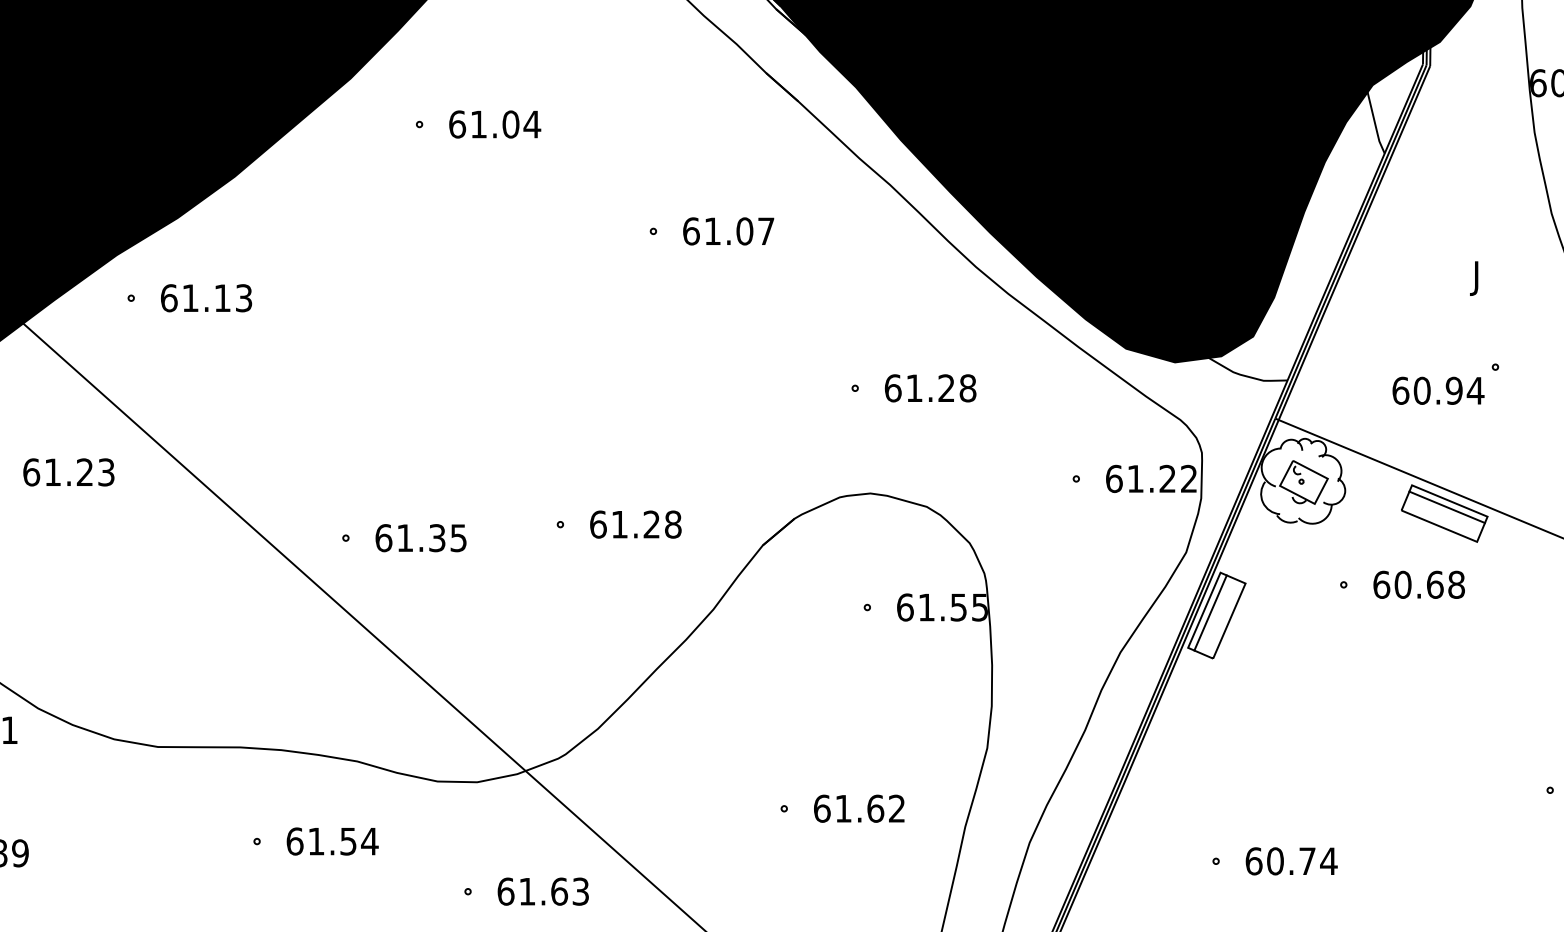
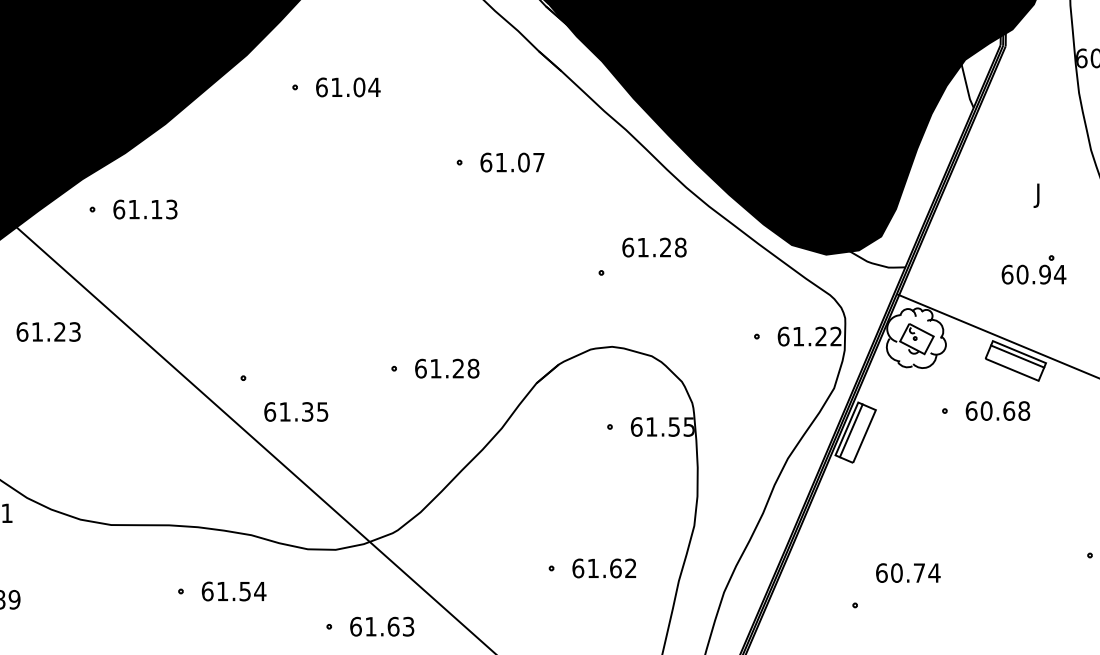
text: (930, 388) -> (654, 247), moved
text: (1438, 390) -> (1034, 274), moved
text: (420, 538) -> (295, 412), moved
text: (1291, 861) -> (908, 573), moved

